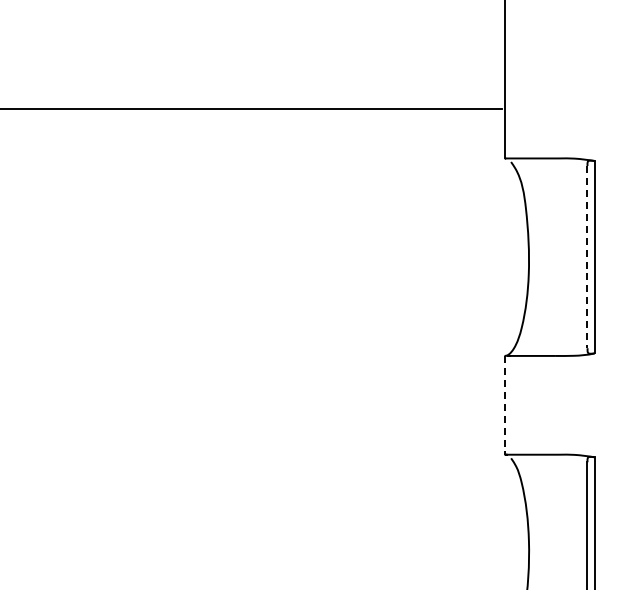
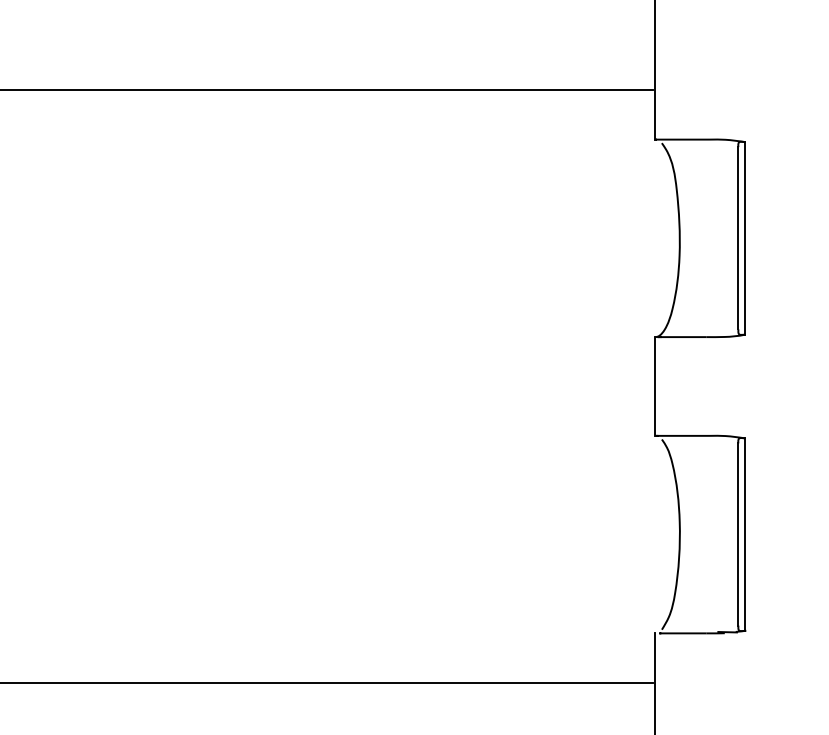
line: (587, 257) -> (738, 238), dashed -> solid
line: (504, 406) -> (655, 387), dashed -> solid

